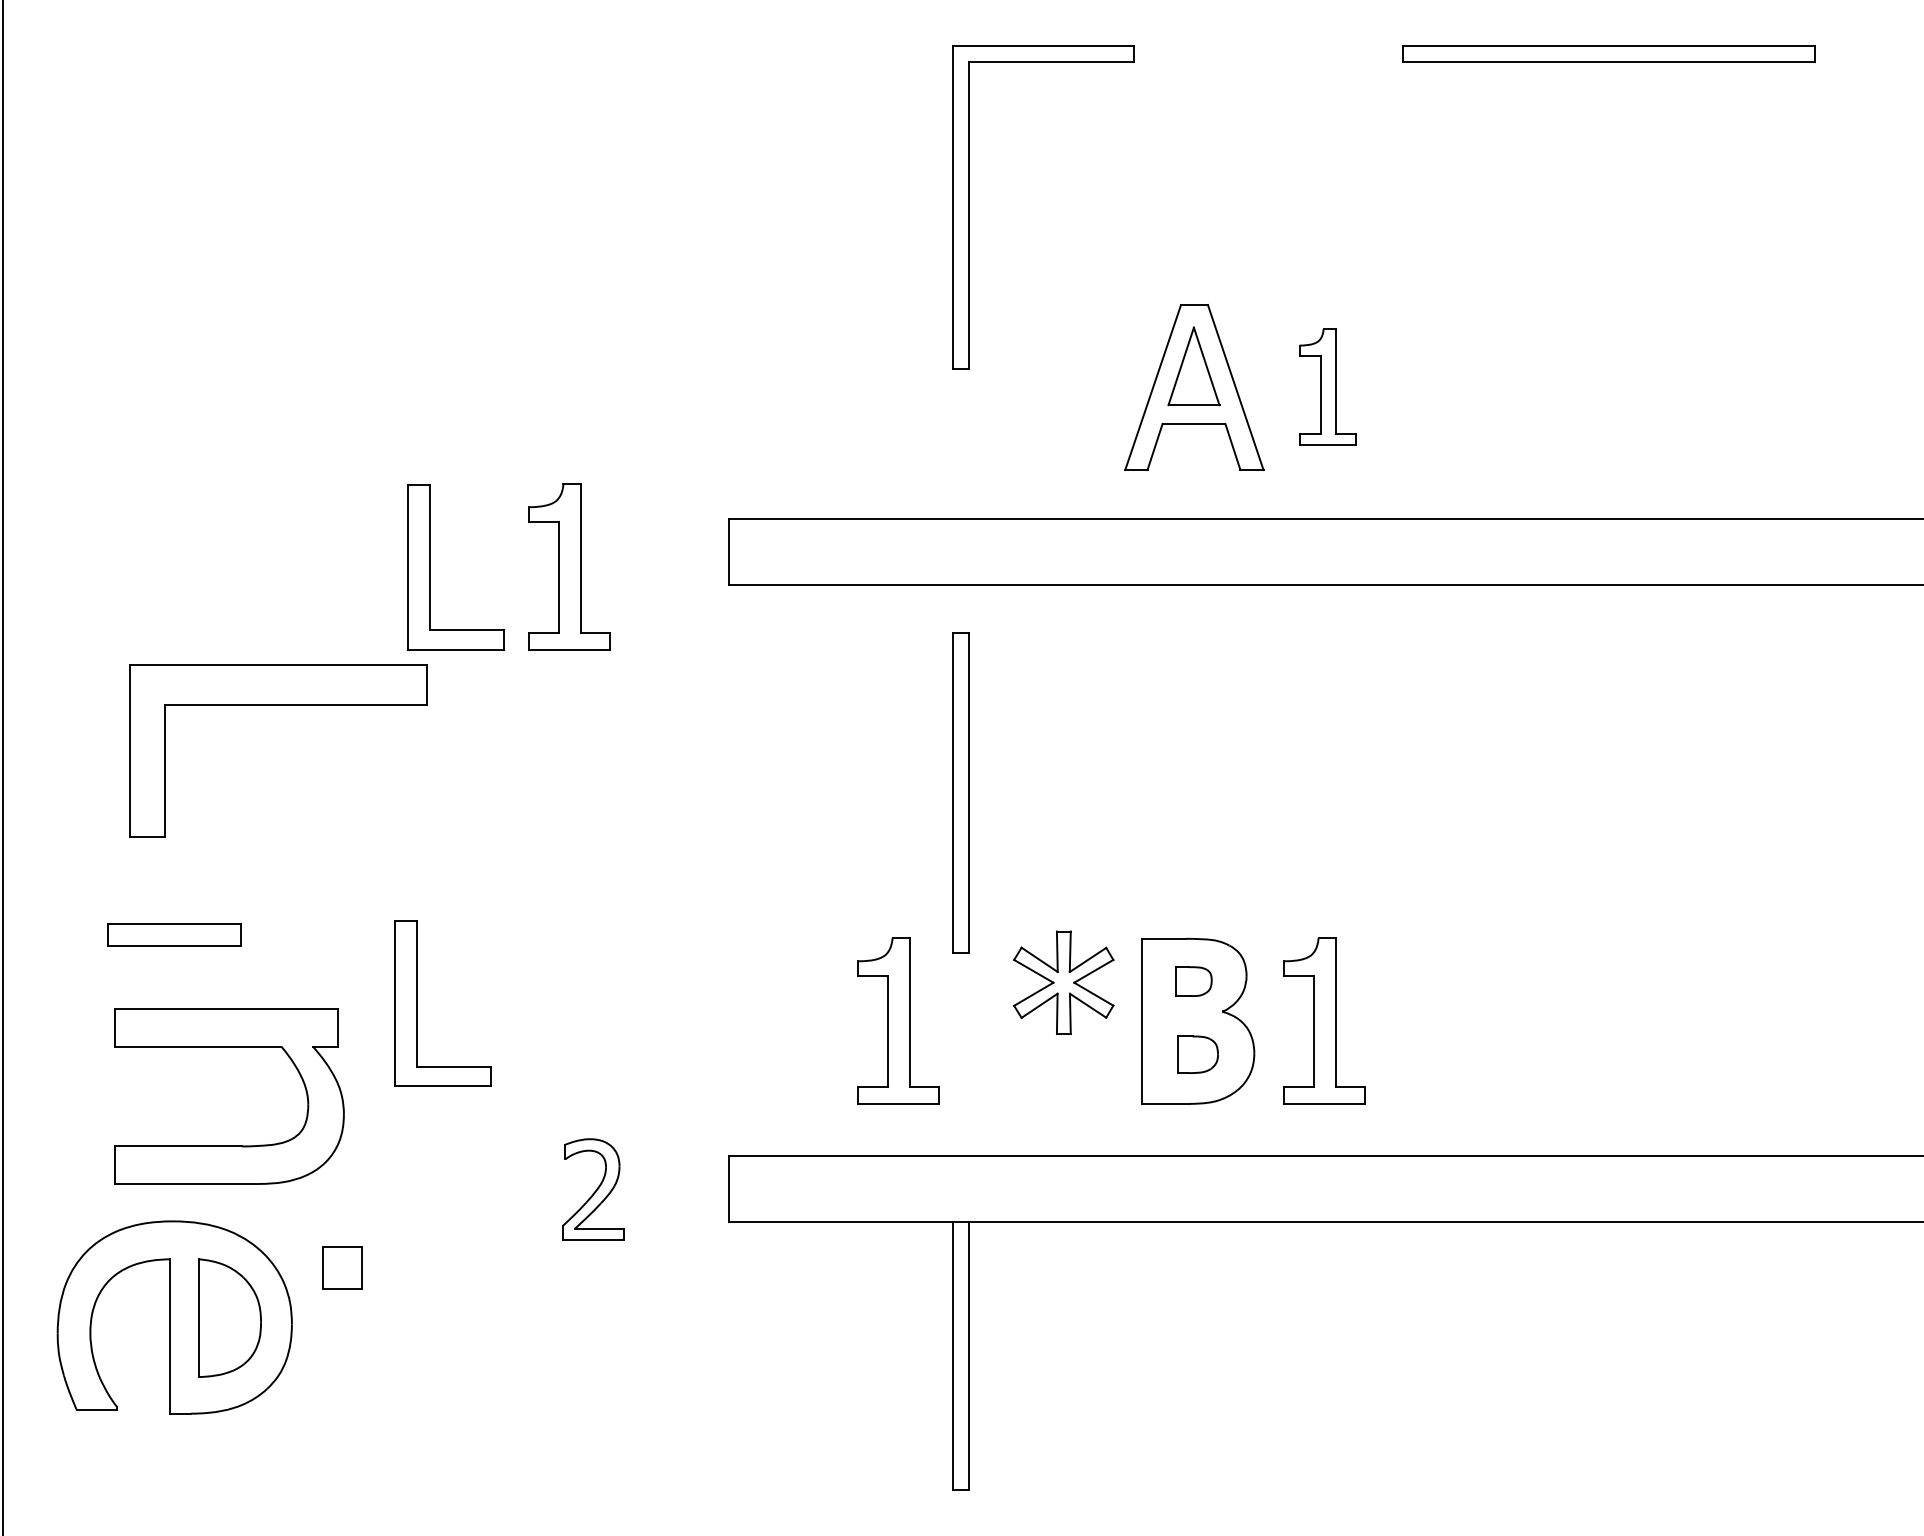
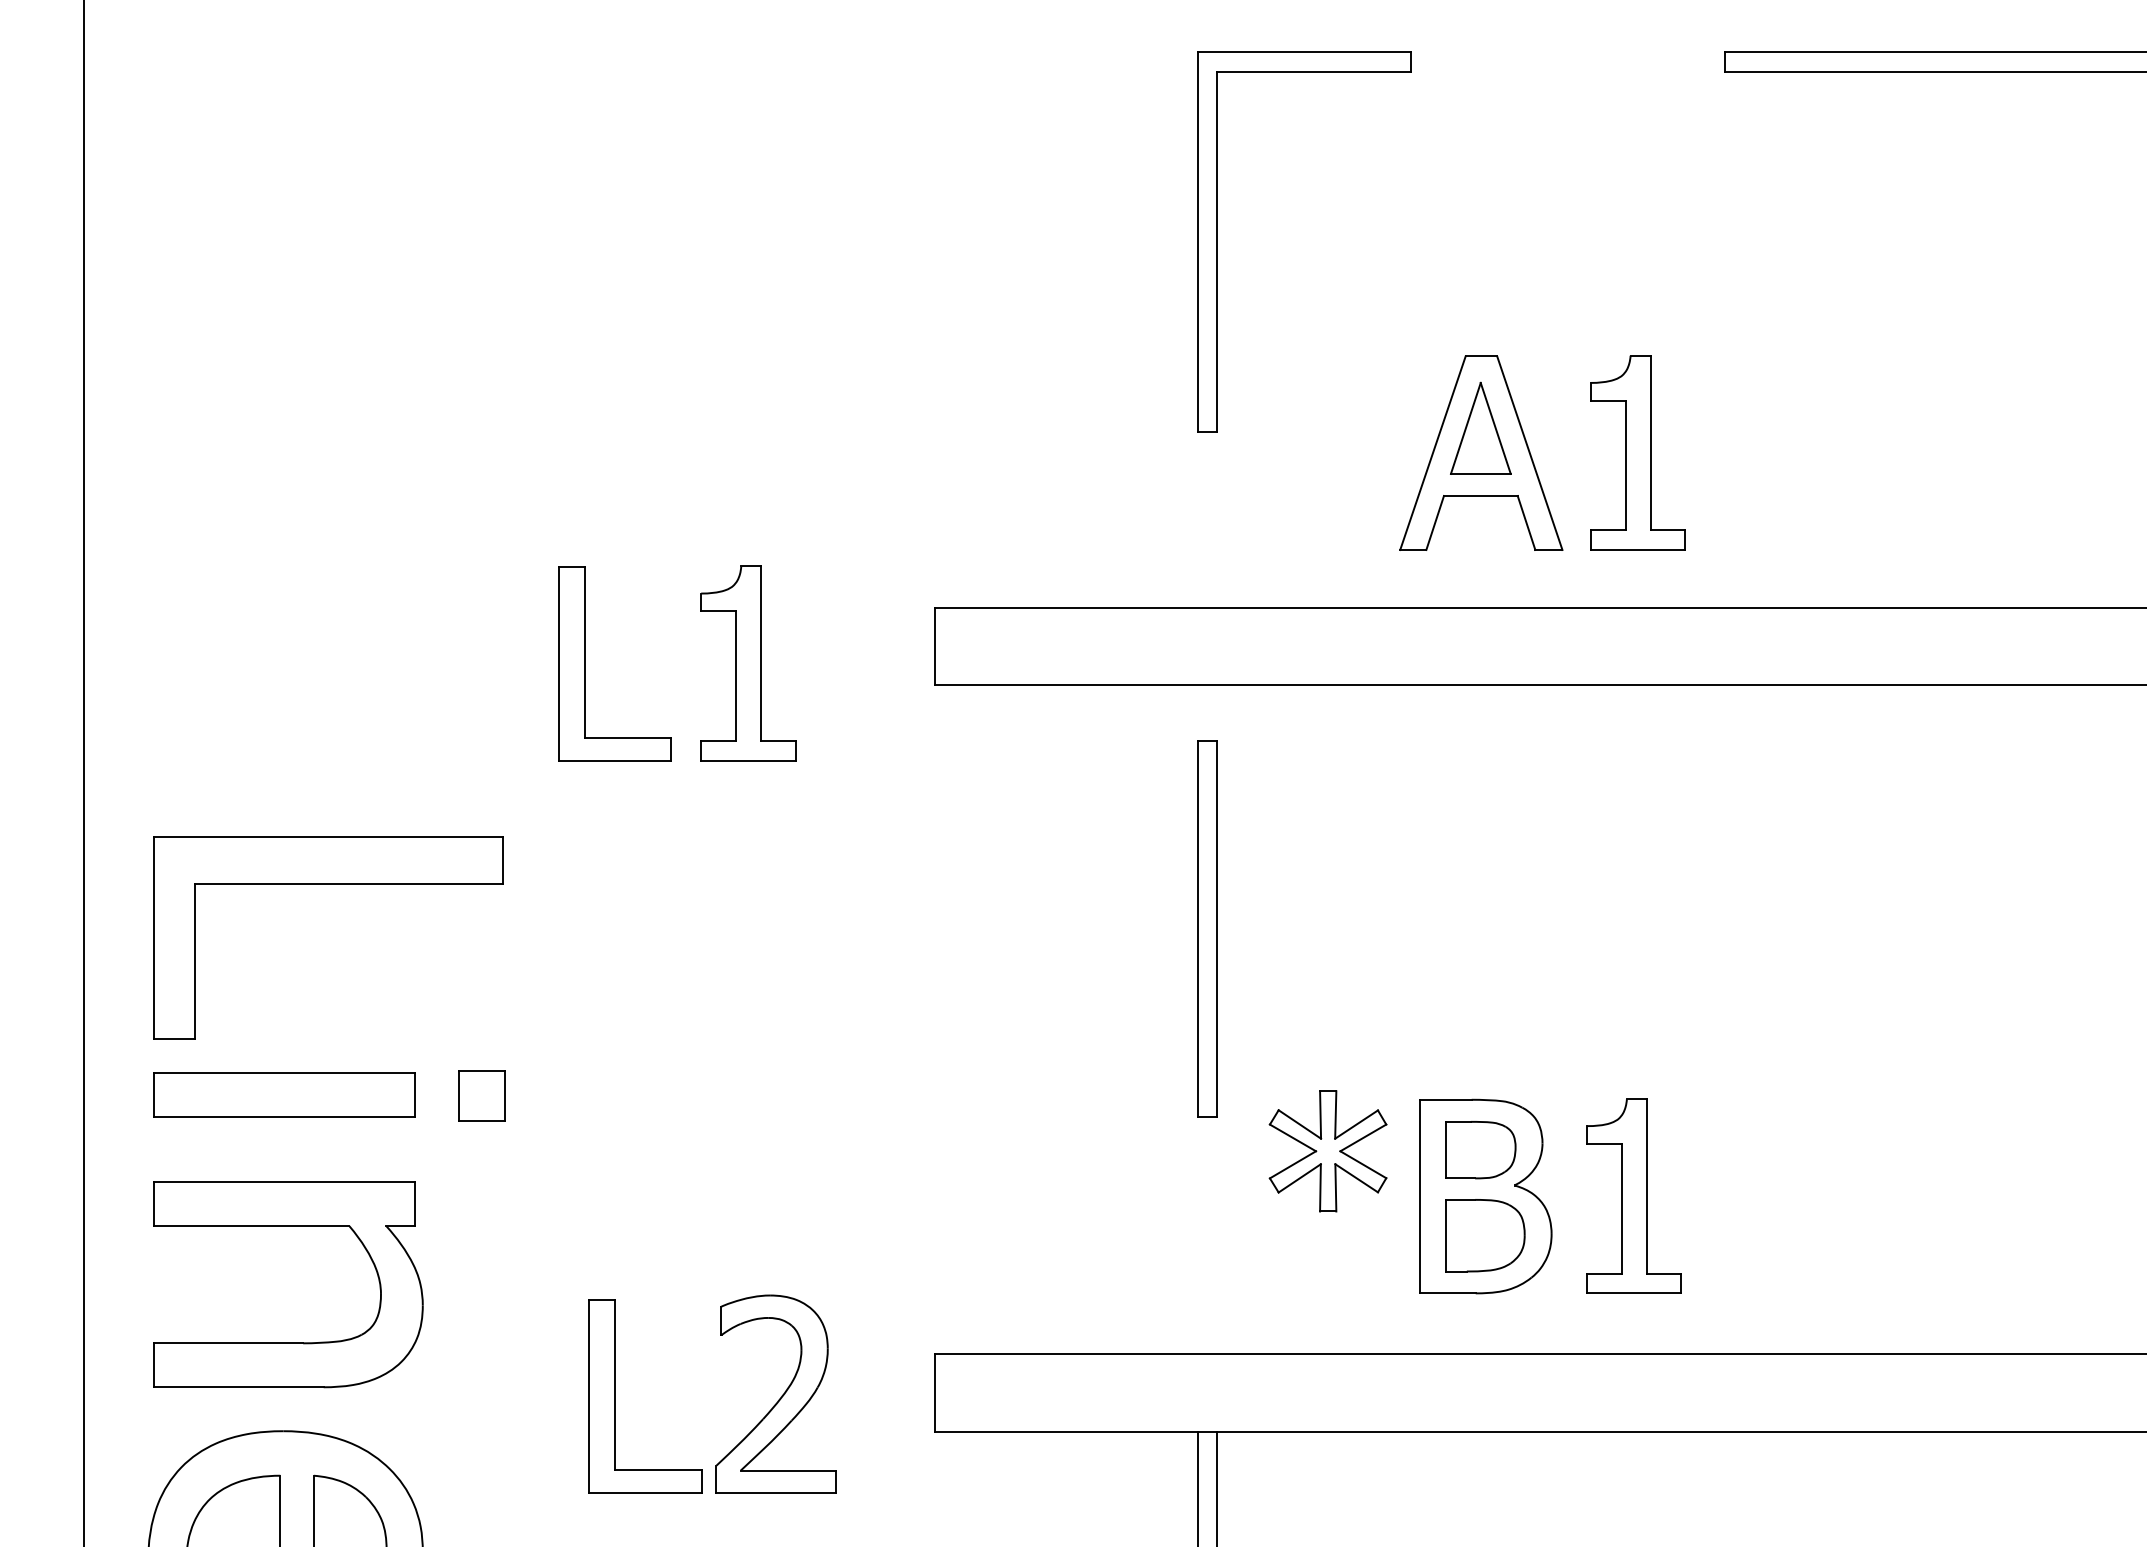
part: (1327, 387) -> (1637, 453), size x1.43
part: (278, 705) -> (328, 884), moved
part: (174, 934) -> (285, 1094), size x1.67
part: (1193, 981) -> (1480, 1149), size x1.67
part: (417, 1003) -> (615, 1396), moved
part: (898, 1020) -> (1134, 1195), removed
part: (229, 1047) -> (288, 1227), moved
part: (1197, 1054) -> (1484, 1235), size x1.67
part: (592, 1189) -> (775, 1393), size x1.67
part: (342, 1267) -> (482, 1094), moved

